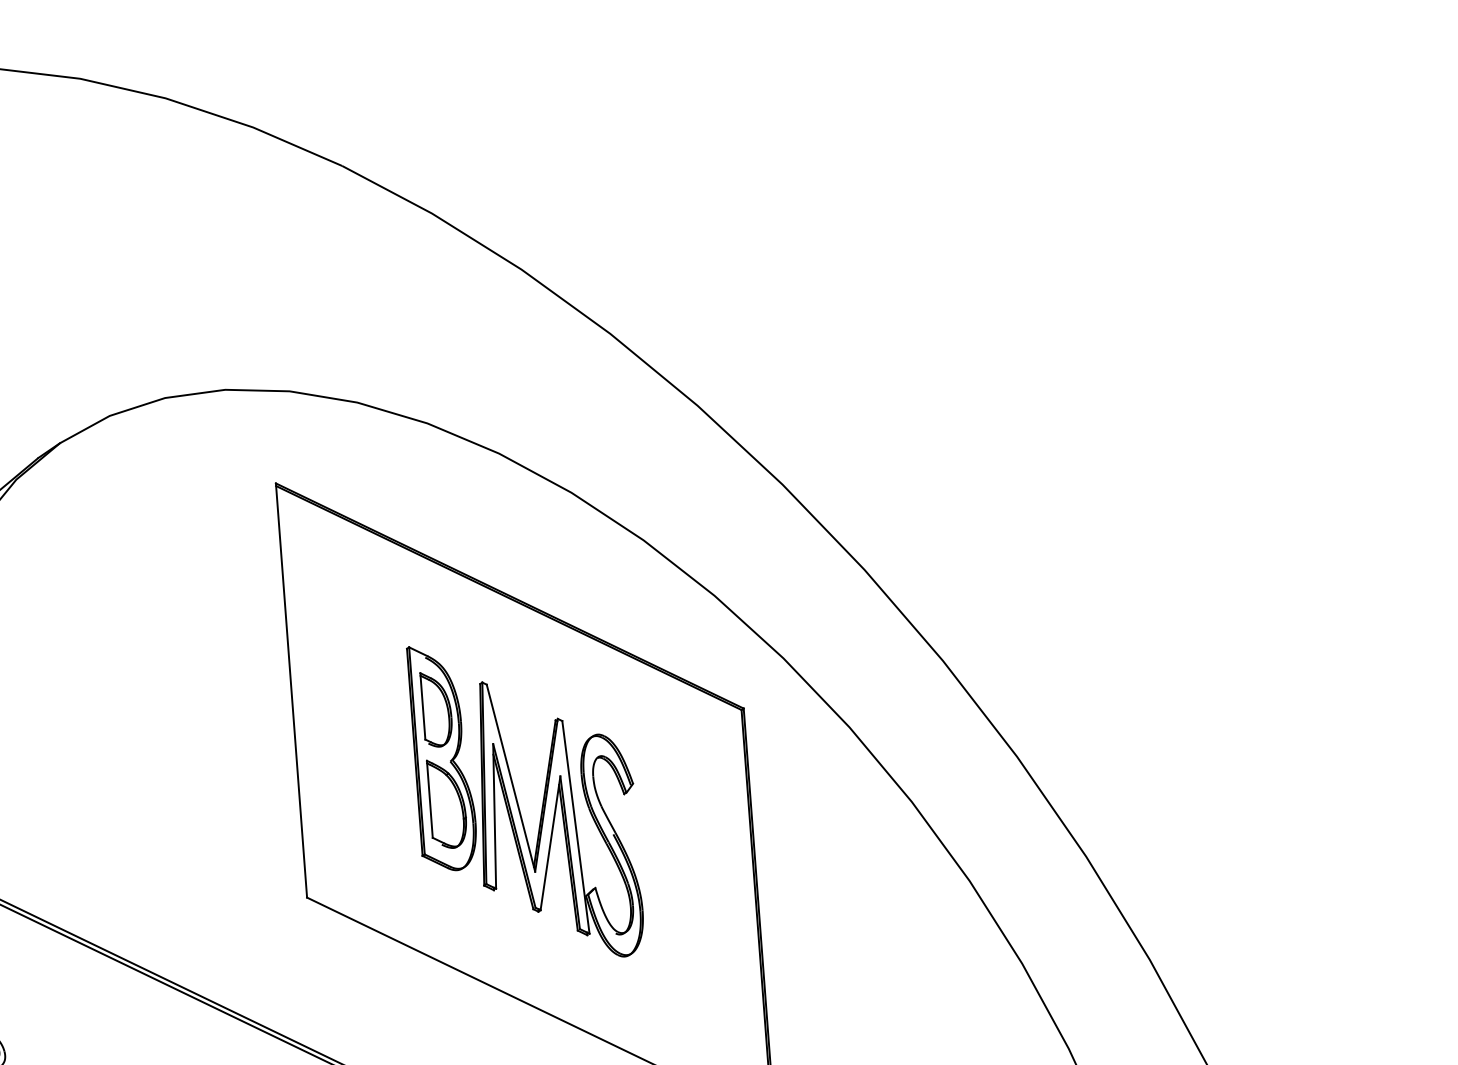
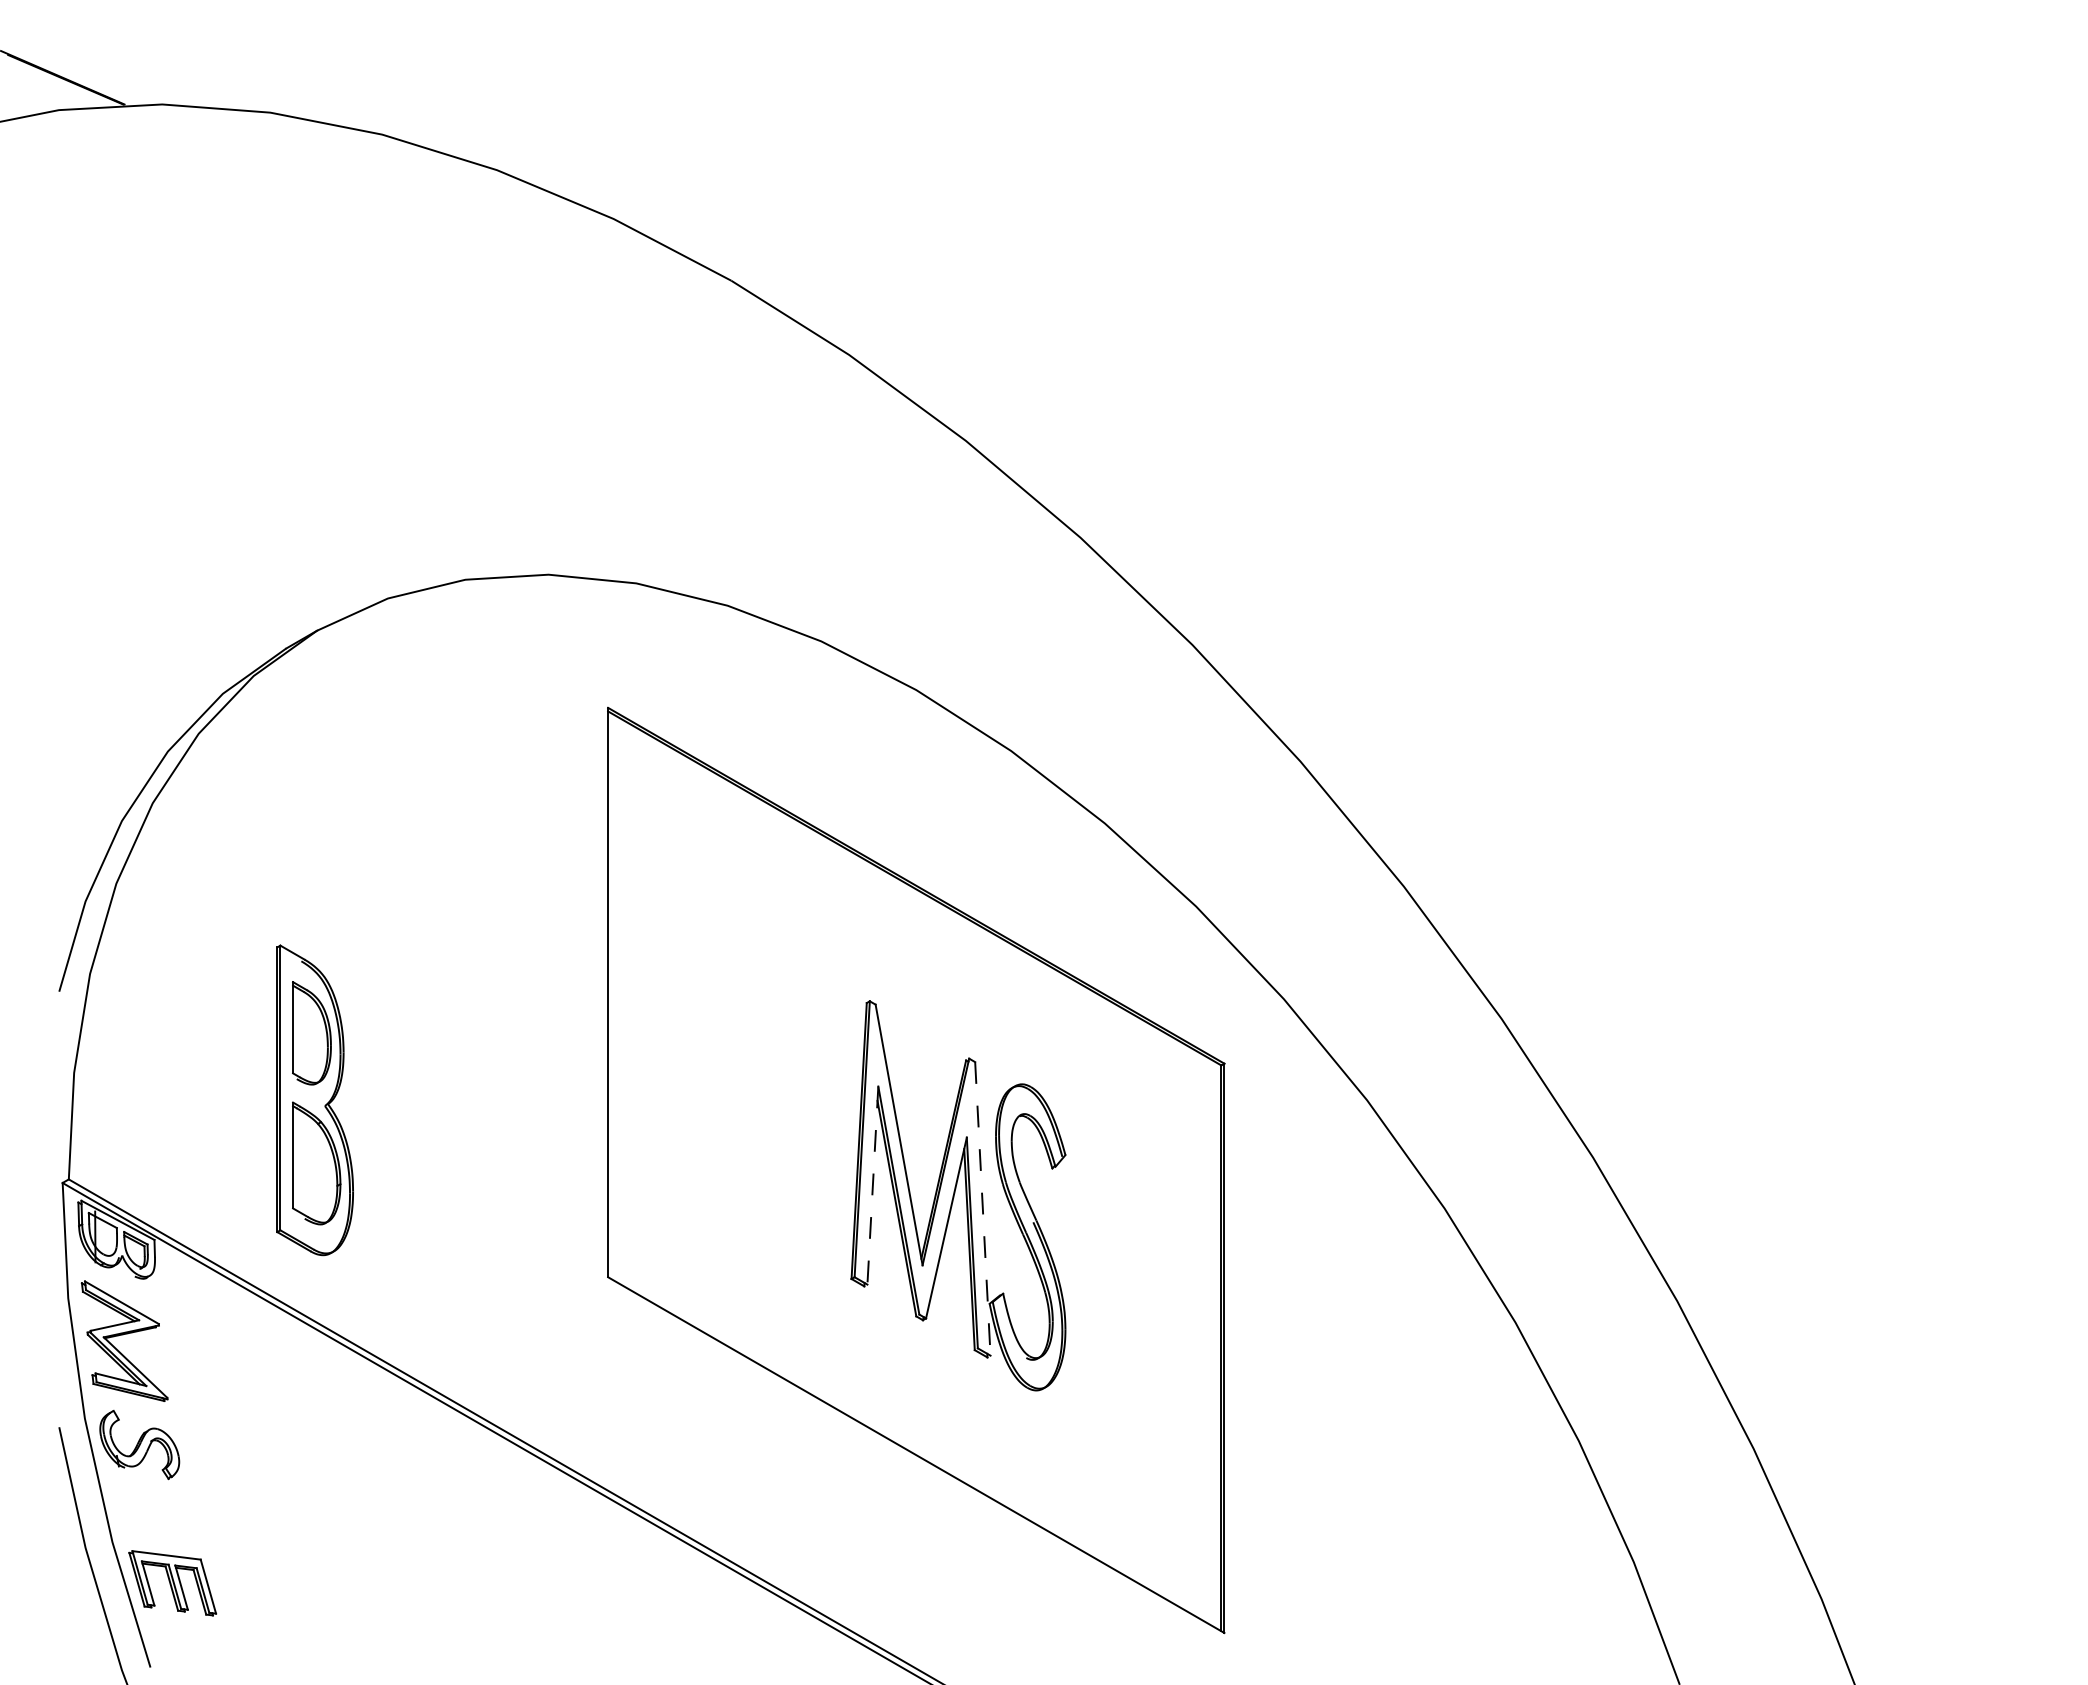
part: (442, 758) -> (314, 1100), moved
line: (494, 817) -> (872, 1186), solid -> dashed
line: (575, 827) -> (982, 1208), solid -> dashed

